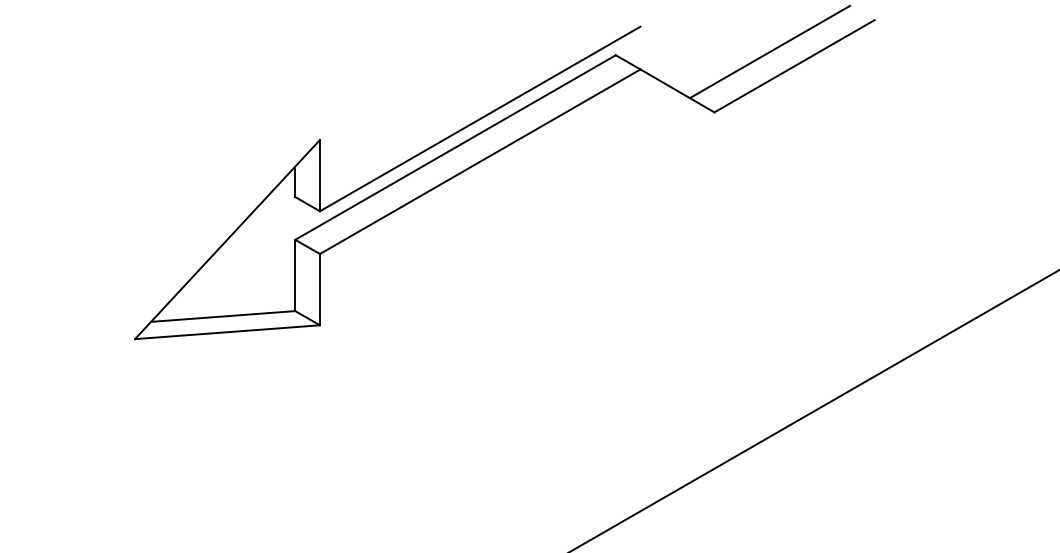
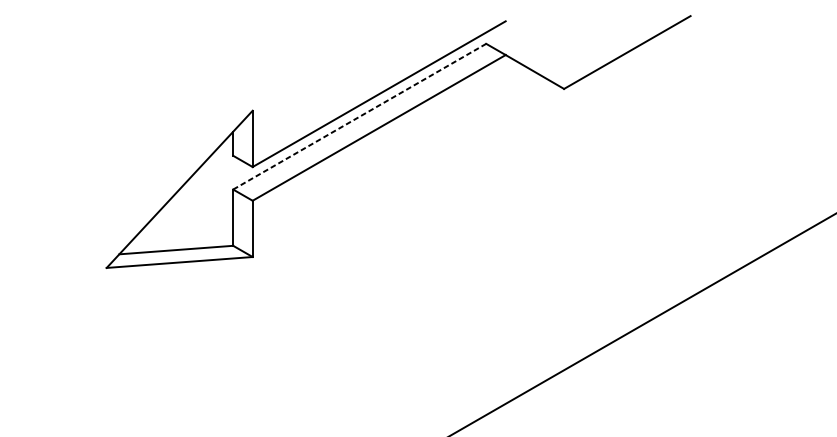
line: (769, 51) -> (607, 40), removed
line: (455, 147) -> (359, 116), solid -> dashed

